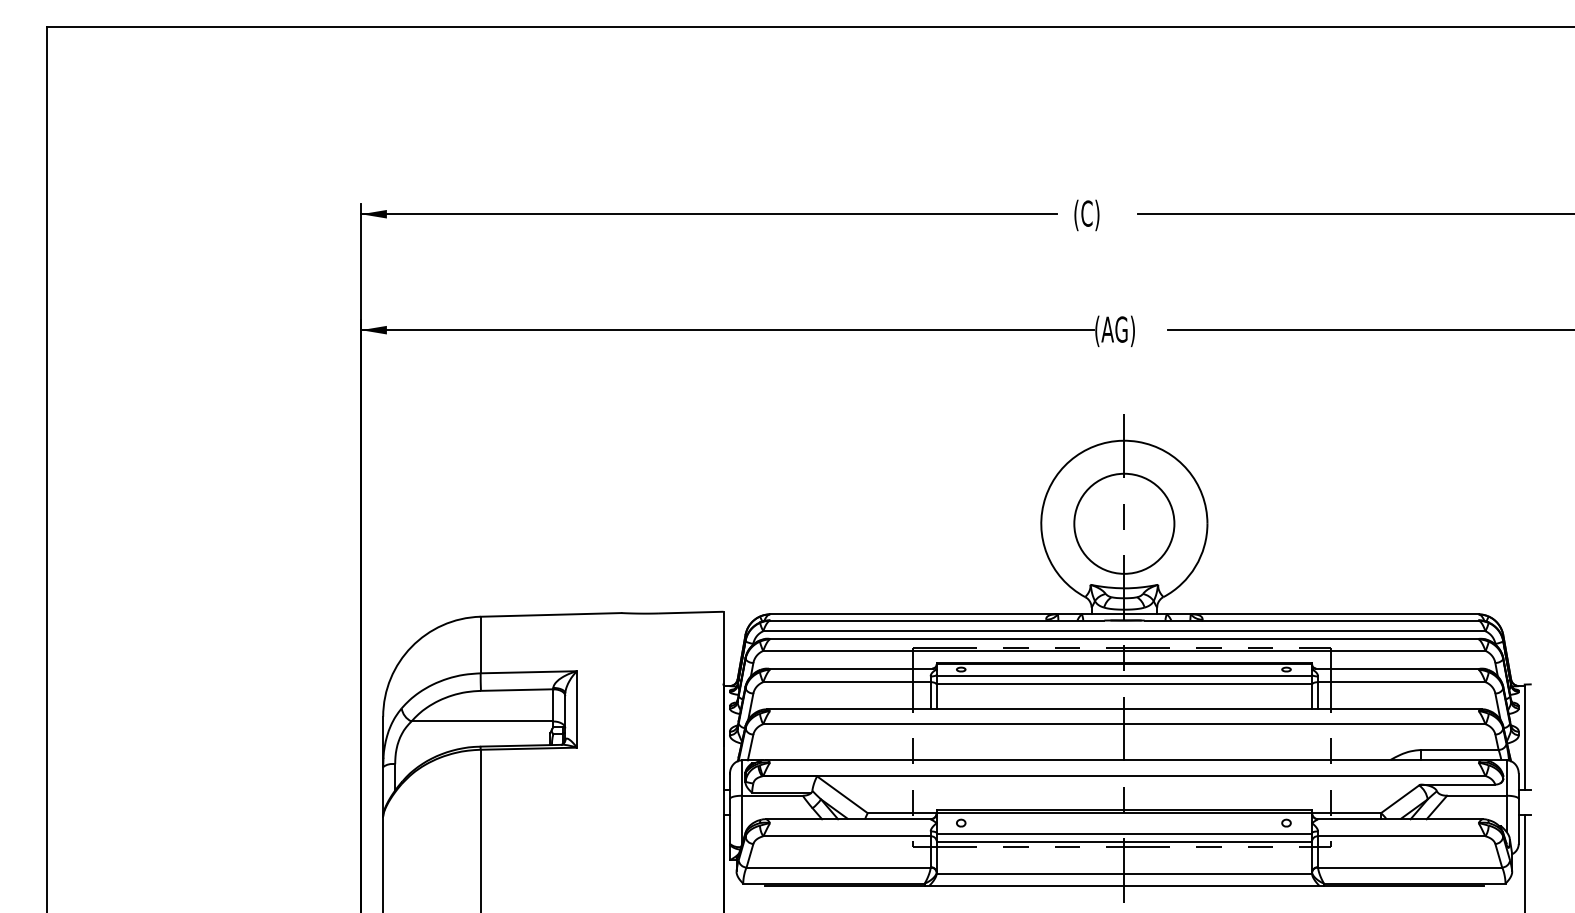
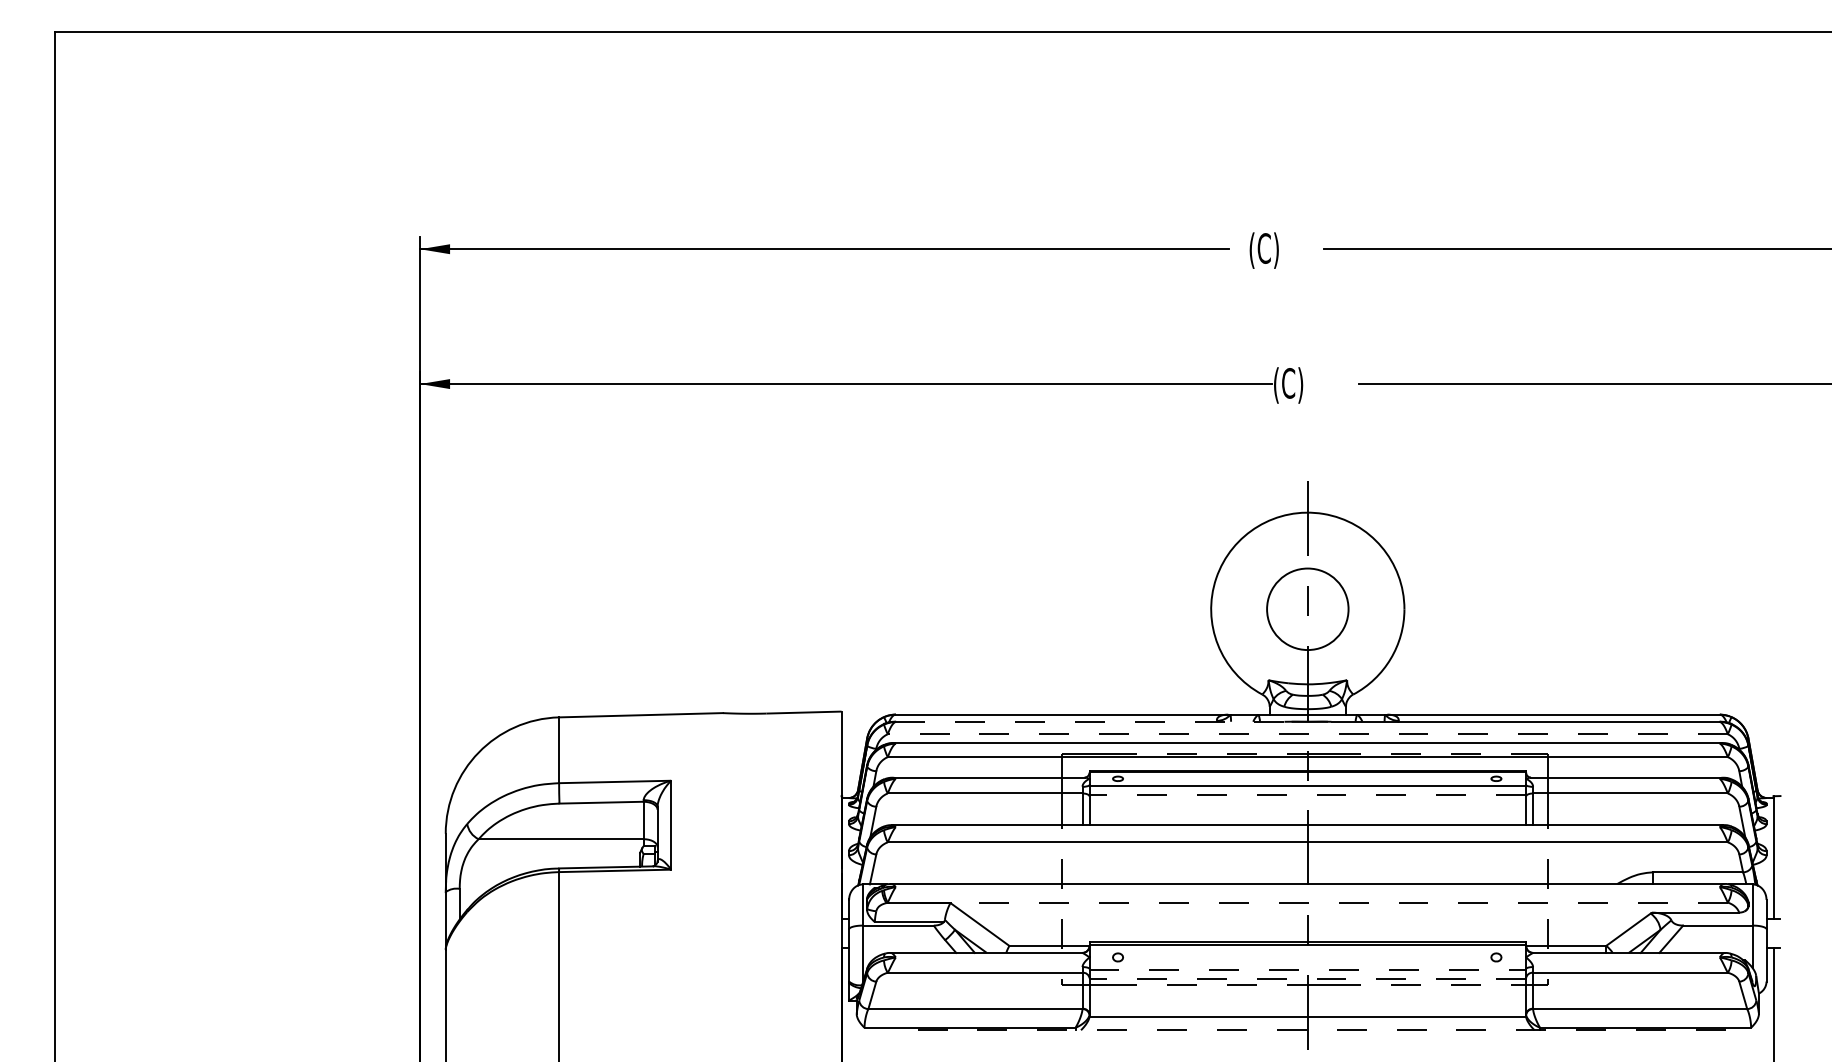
text: (1117, 331) -> (1299, 385), (AG) -> (C)
circle: (1124, 523) -> (1307, 608), size x0.7
line: (936, 620) -> (1089, 721), solid -> dashed
line: (1123, 631) -> (1306, 734), solid -> dashed
line: (1124, 683) -> (1307, 795), solid -> dashed
line: (1123, 776) -> (1306, 903), solid -> dashed
line: (1124, 833) -> (1307, 969), solid -> dashed
line: (1124, 842) -> (1307, 979), solid -> dashed
line: (1123, 885) -> (1306, 1029), solid -> dashed

